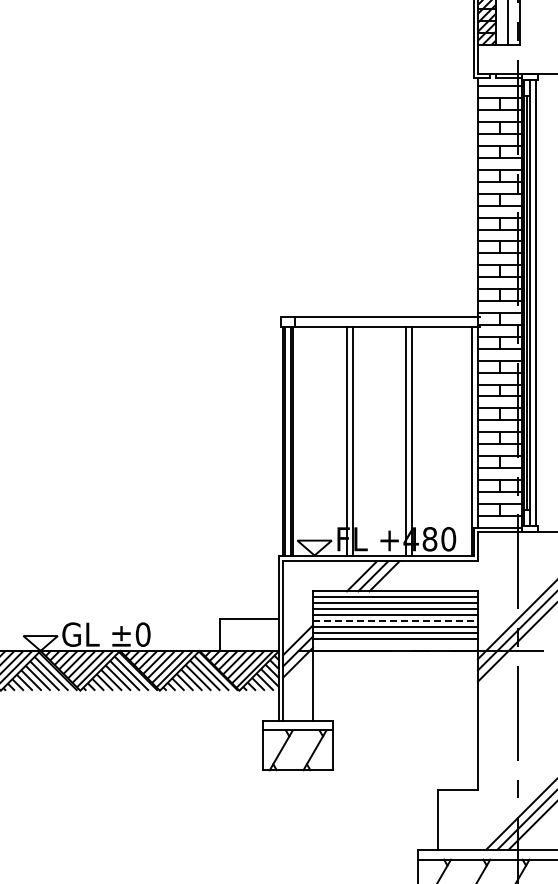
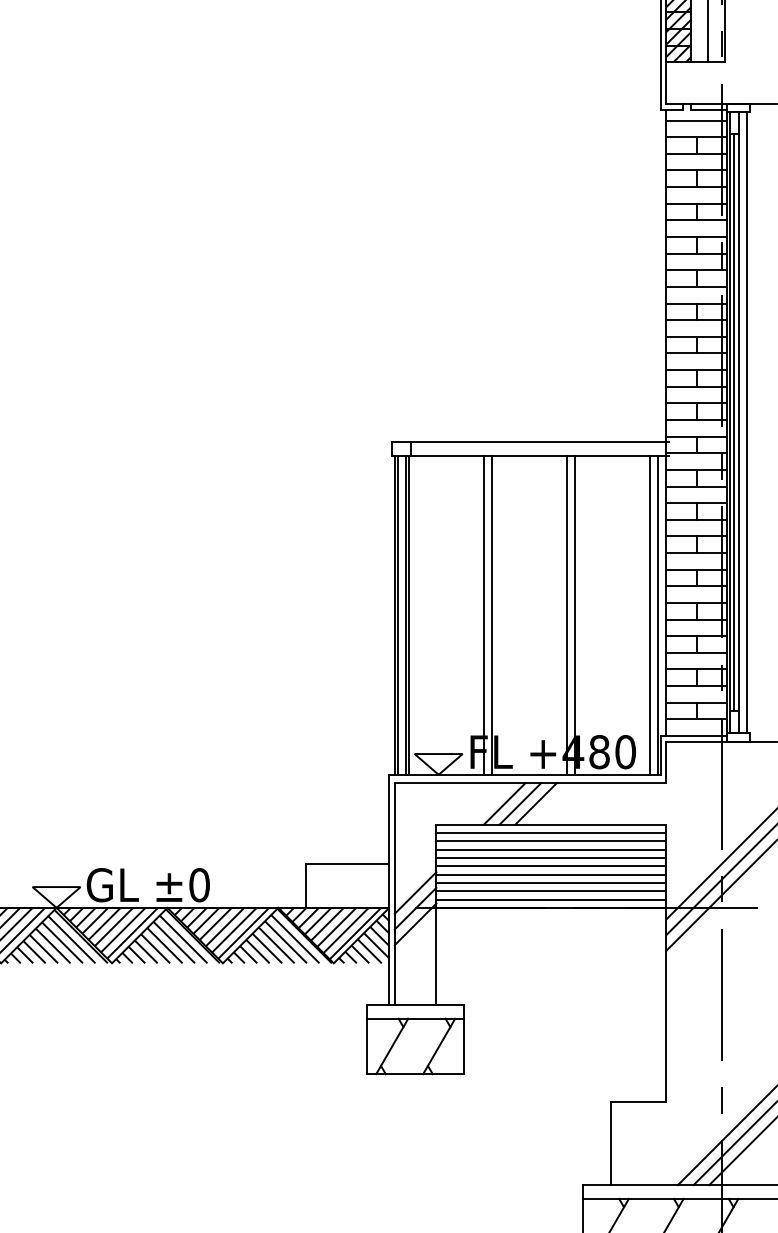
line: (466, 440) -> (650, 614), added
line: (395, 621) -> (551, 866), dashed -> solid
line: (394, 644) -> (550, 898), added

